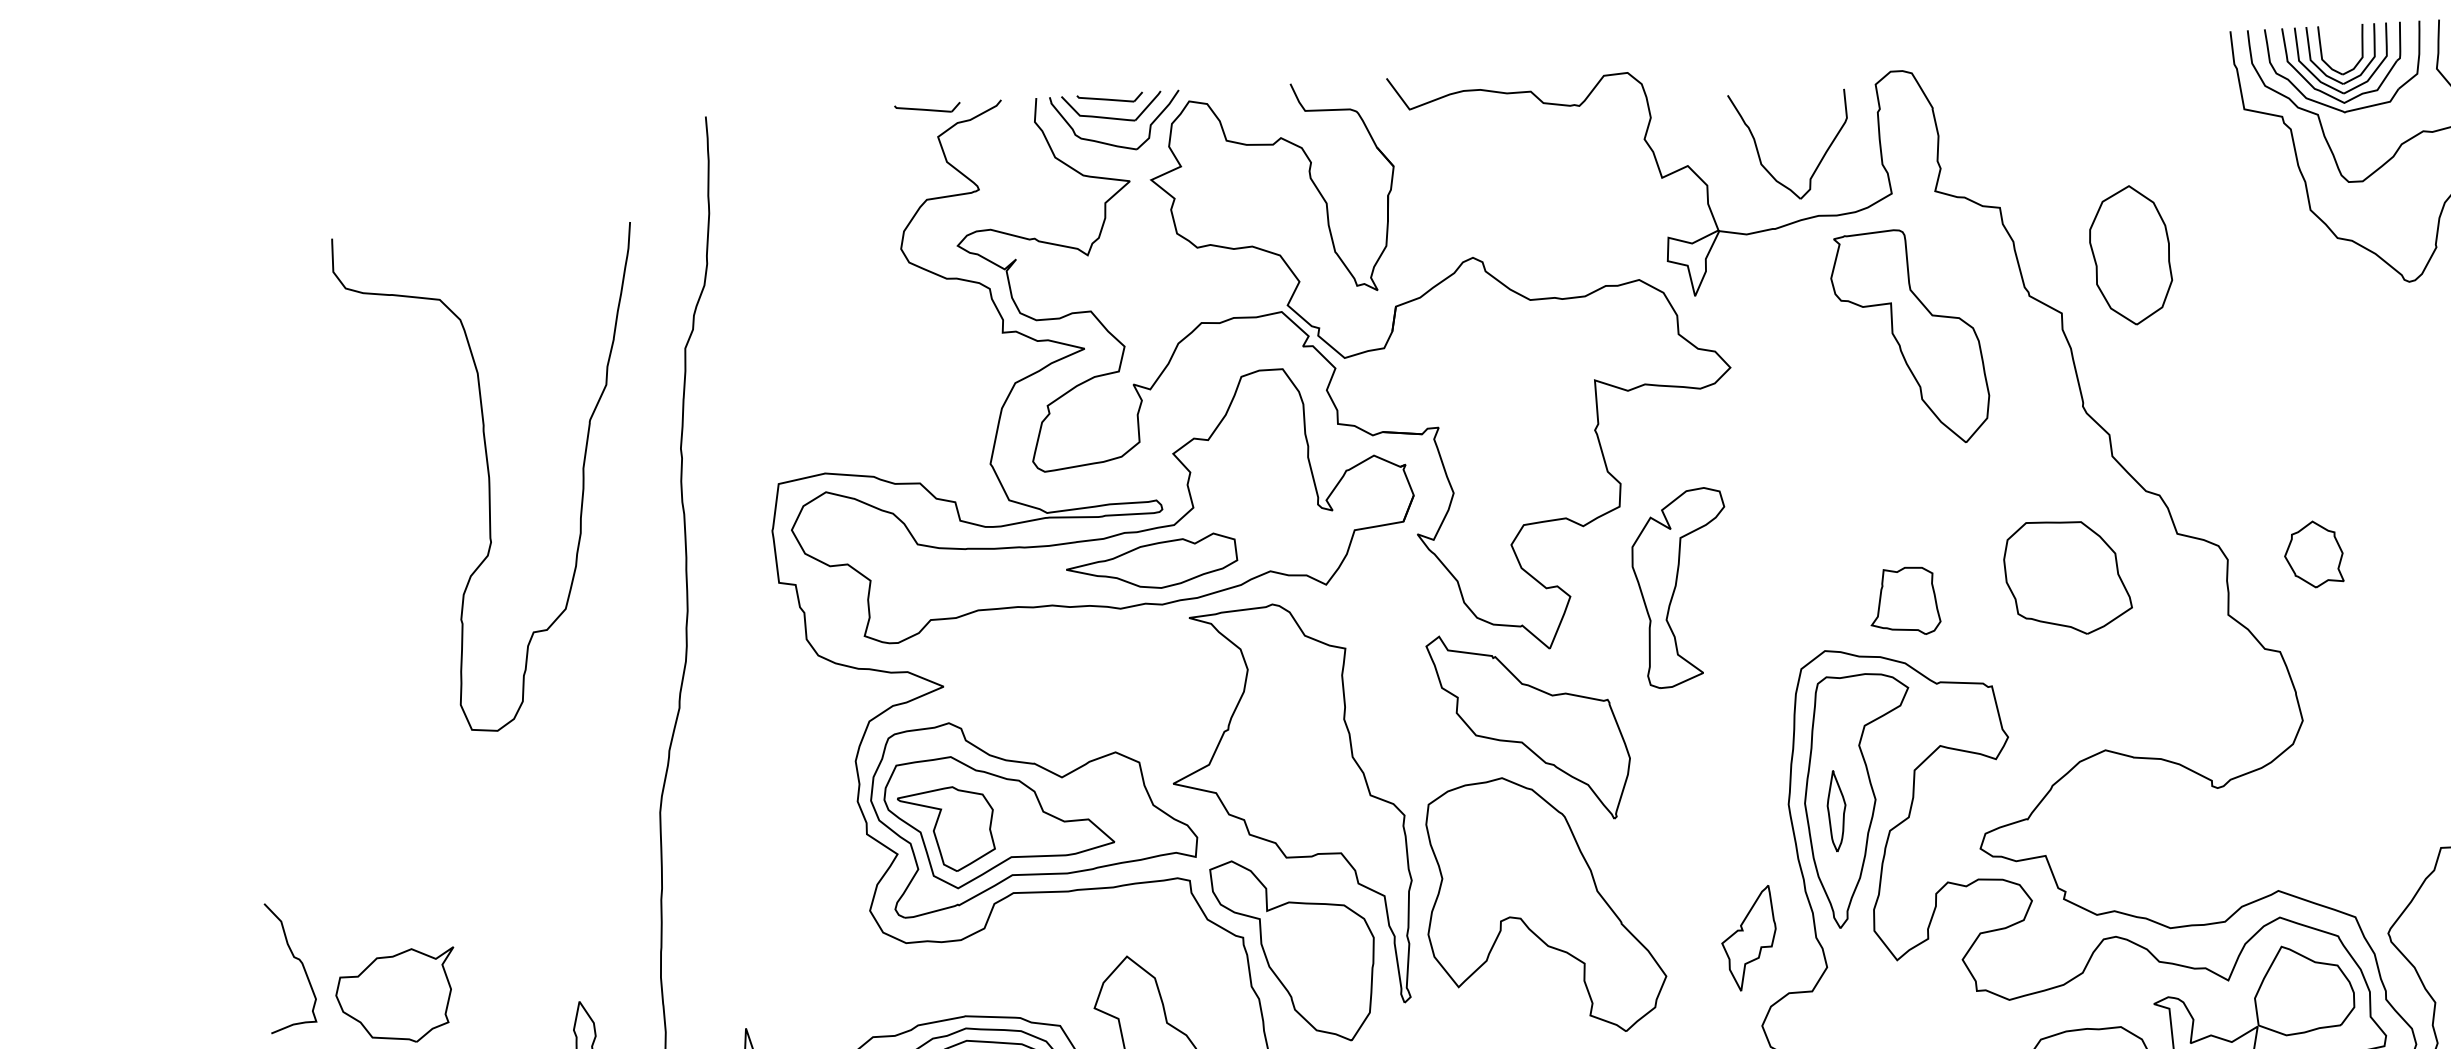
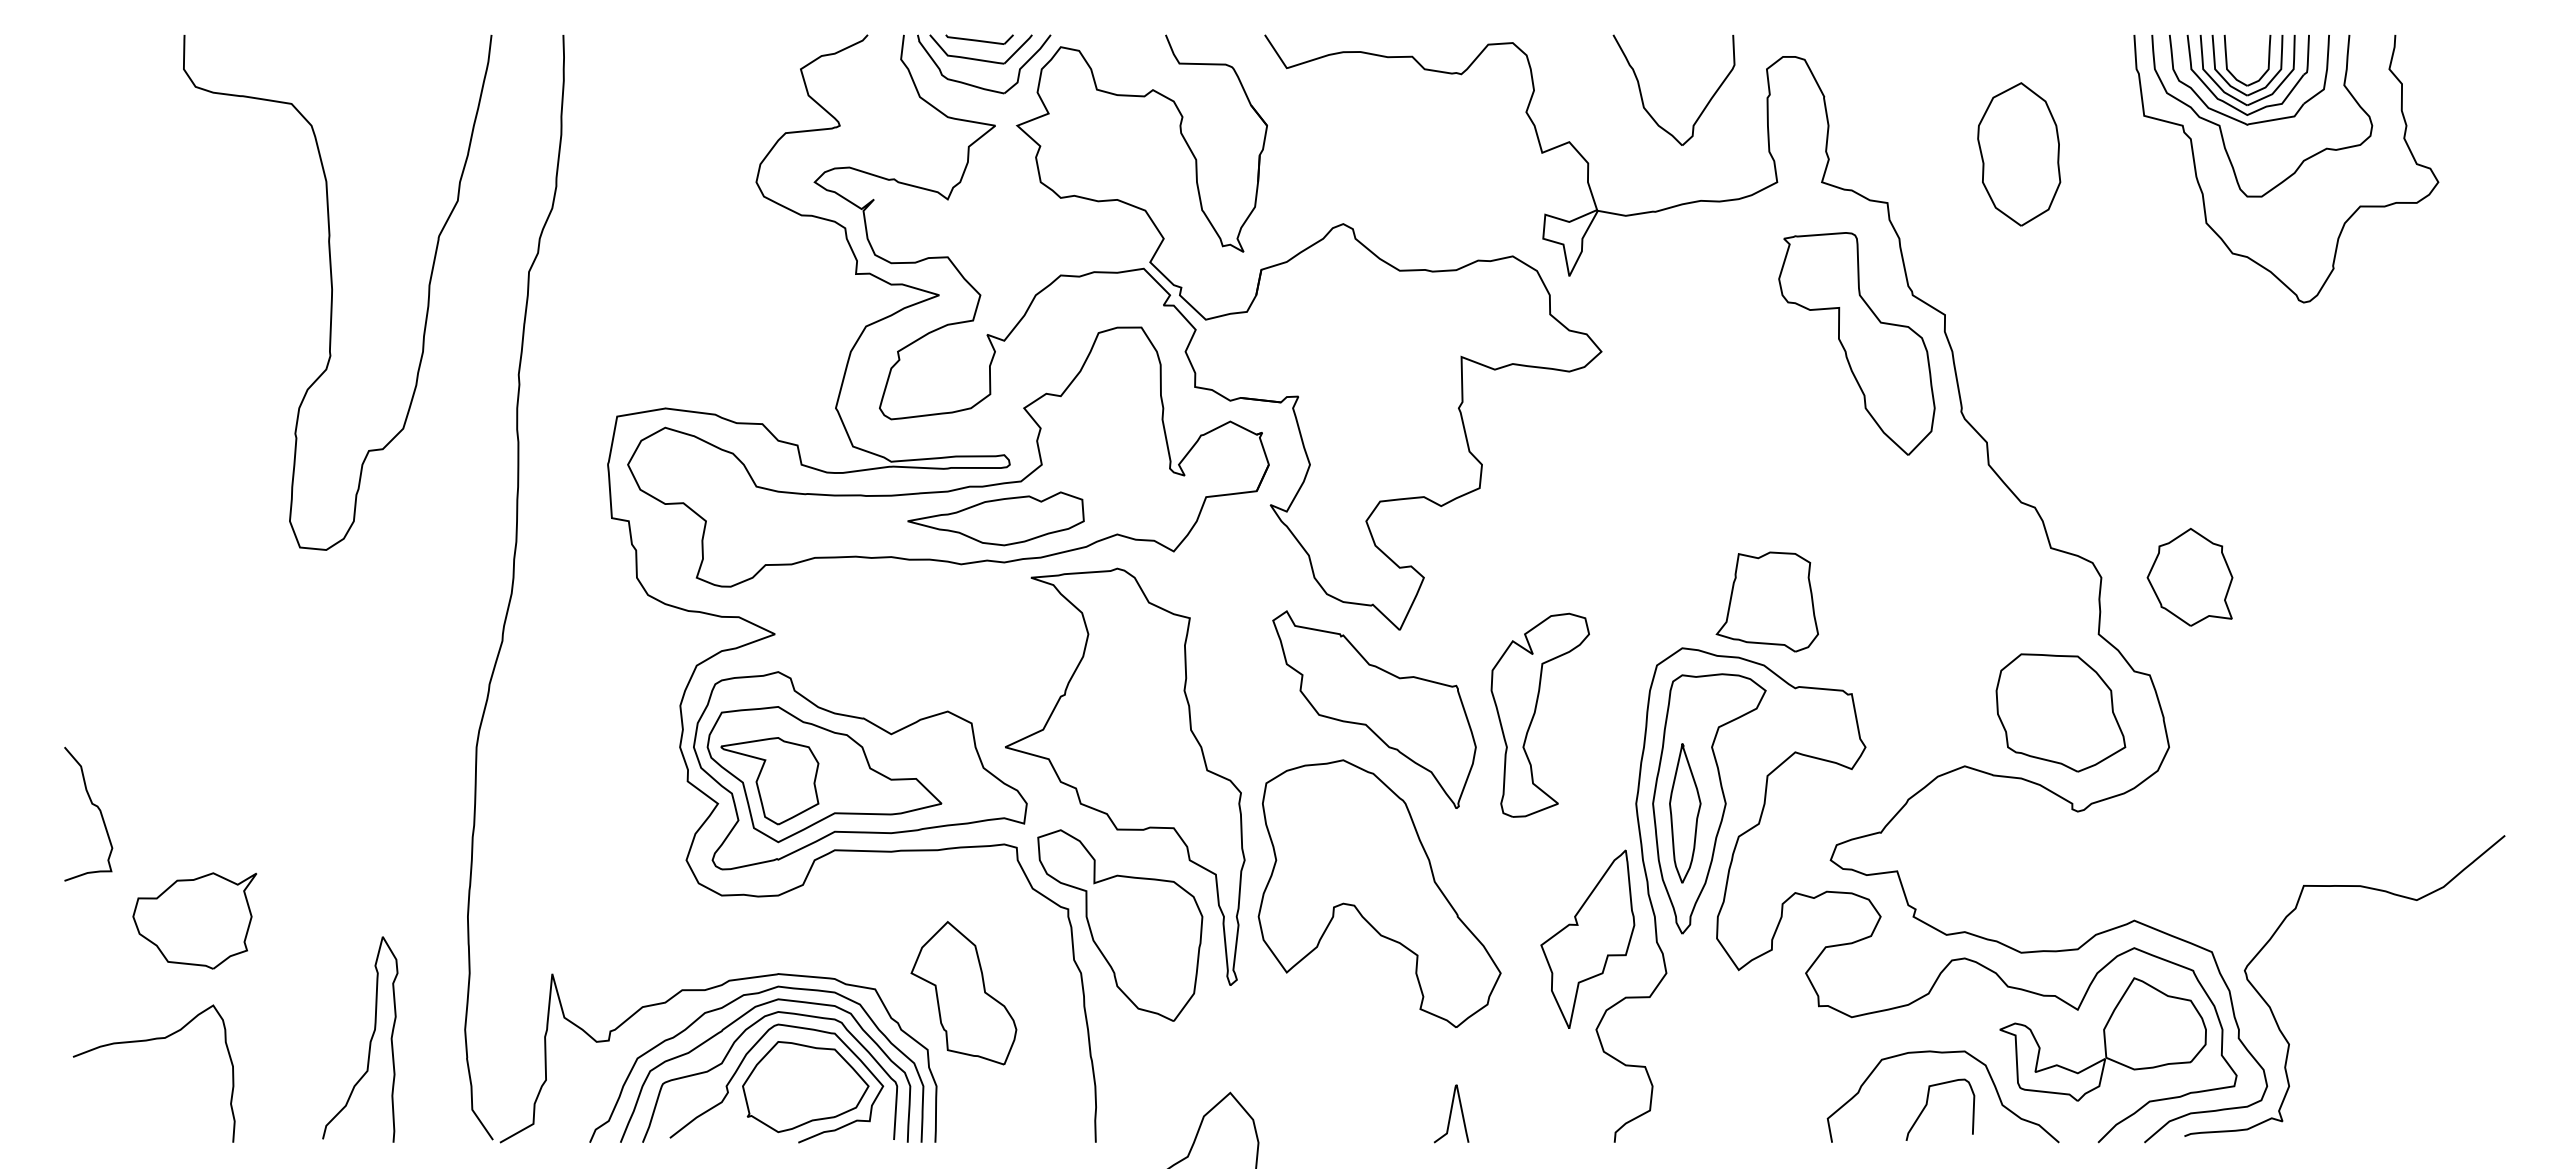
part: (927, 108) -> (791, 39), removed
part: (1759, 152) -> (1642, 95), moved
part: (2131, 255) -> (2019, 154), moved
part: (1909, 336) -> (1856, 343), moved
curve: (489, 480) -> (332, 292), moved
part: (2313, 553) -> (2189, 576), size x1.43
part: (2067, 577) -> (2060, 712), moved
part: (1680, 587) -> (1539, 714), moved
part: (1904, 601) -> (1766, 601), size x1.43
part: (1837, 811) -> (1685, 813), size x1.67
part: (1748, 937) -> (1587, 938), size x1.67
curve: (295, 958) -> (93, 805), moved

